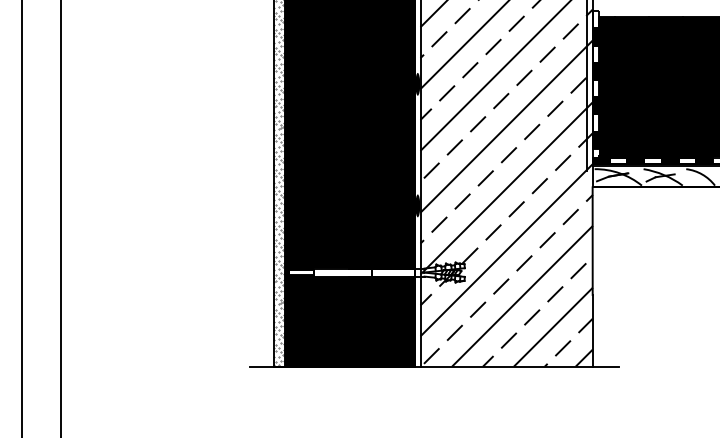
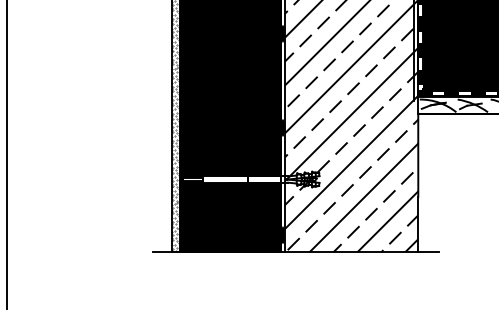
fill: (417, 344) -> (282, 235), added

